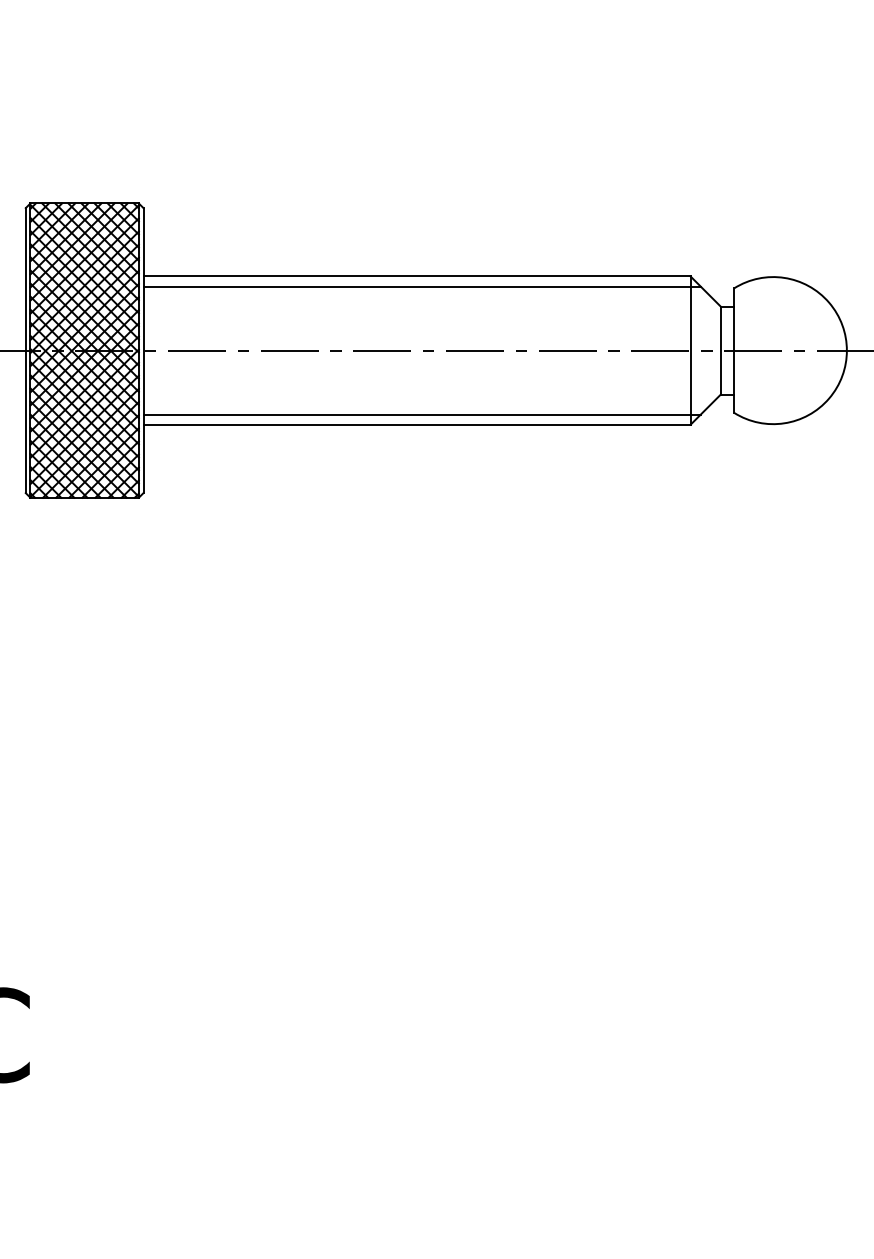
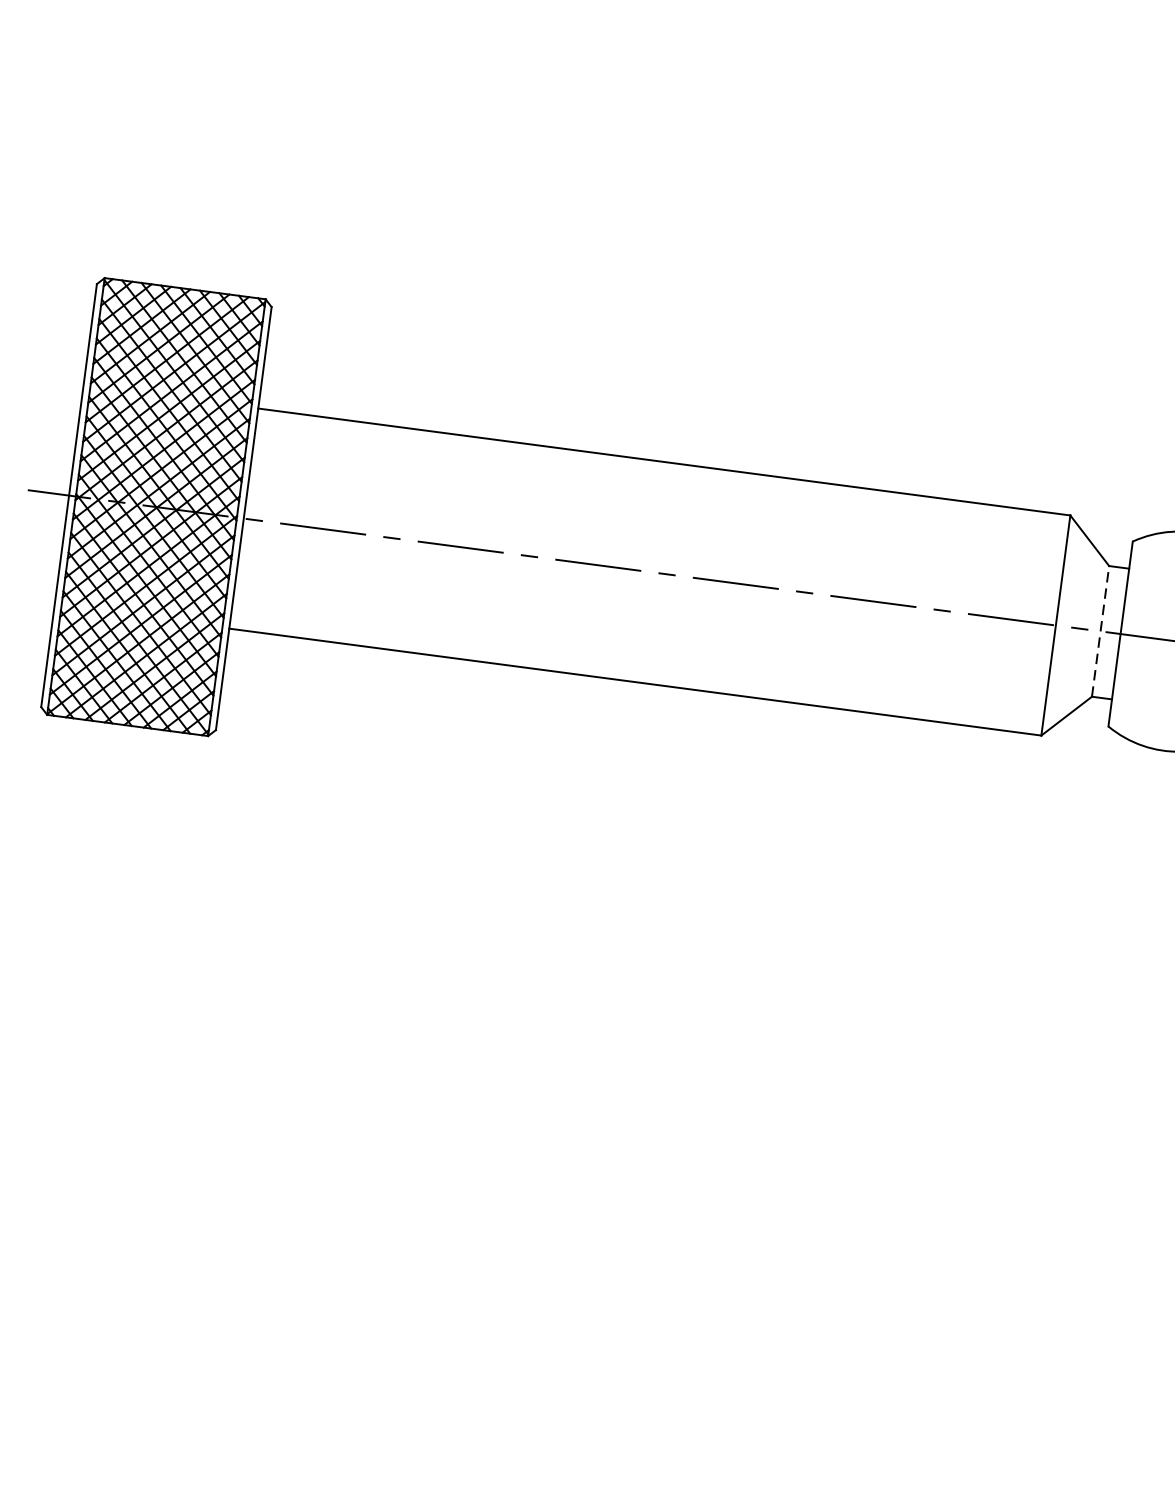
line: (421, 286) -> (668, 477), removed
line: (720, 350) -> (1100, 631), solid -> dashed
line: (421, 414) -> (643, 667), removed

